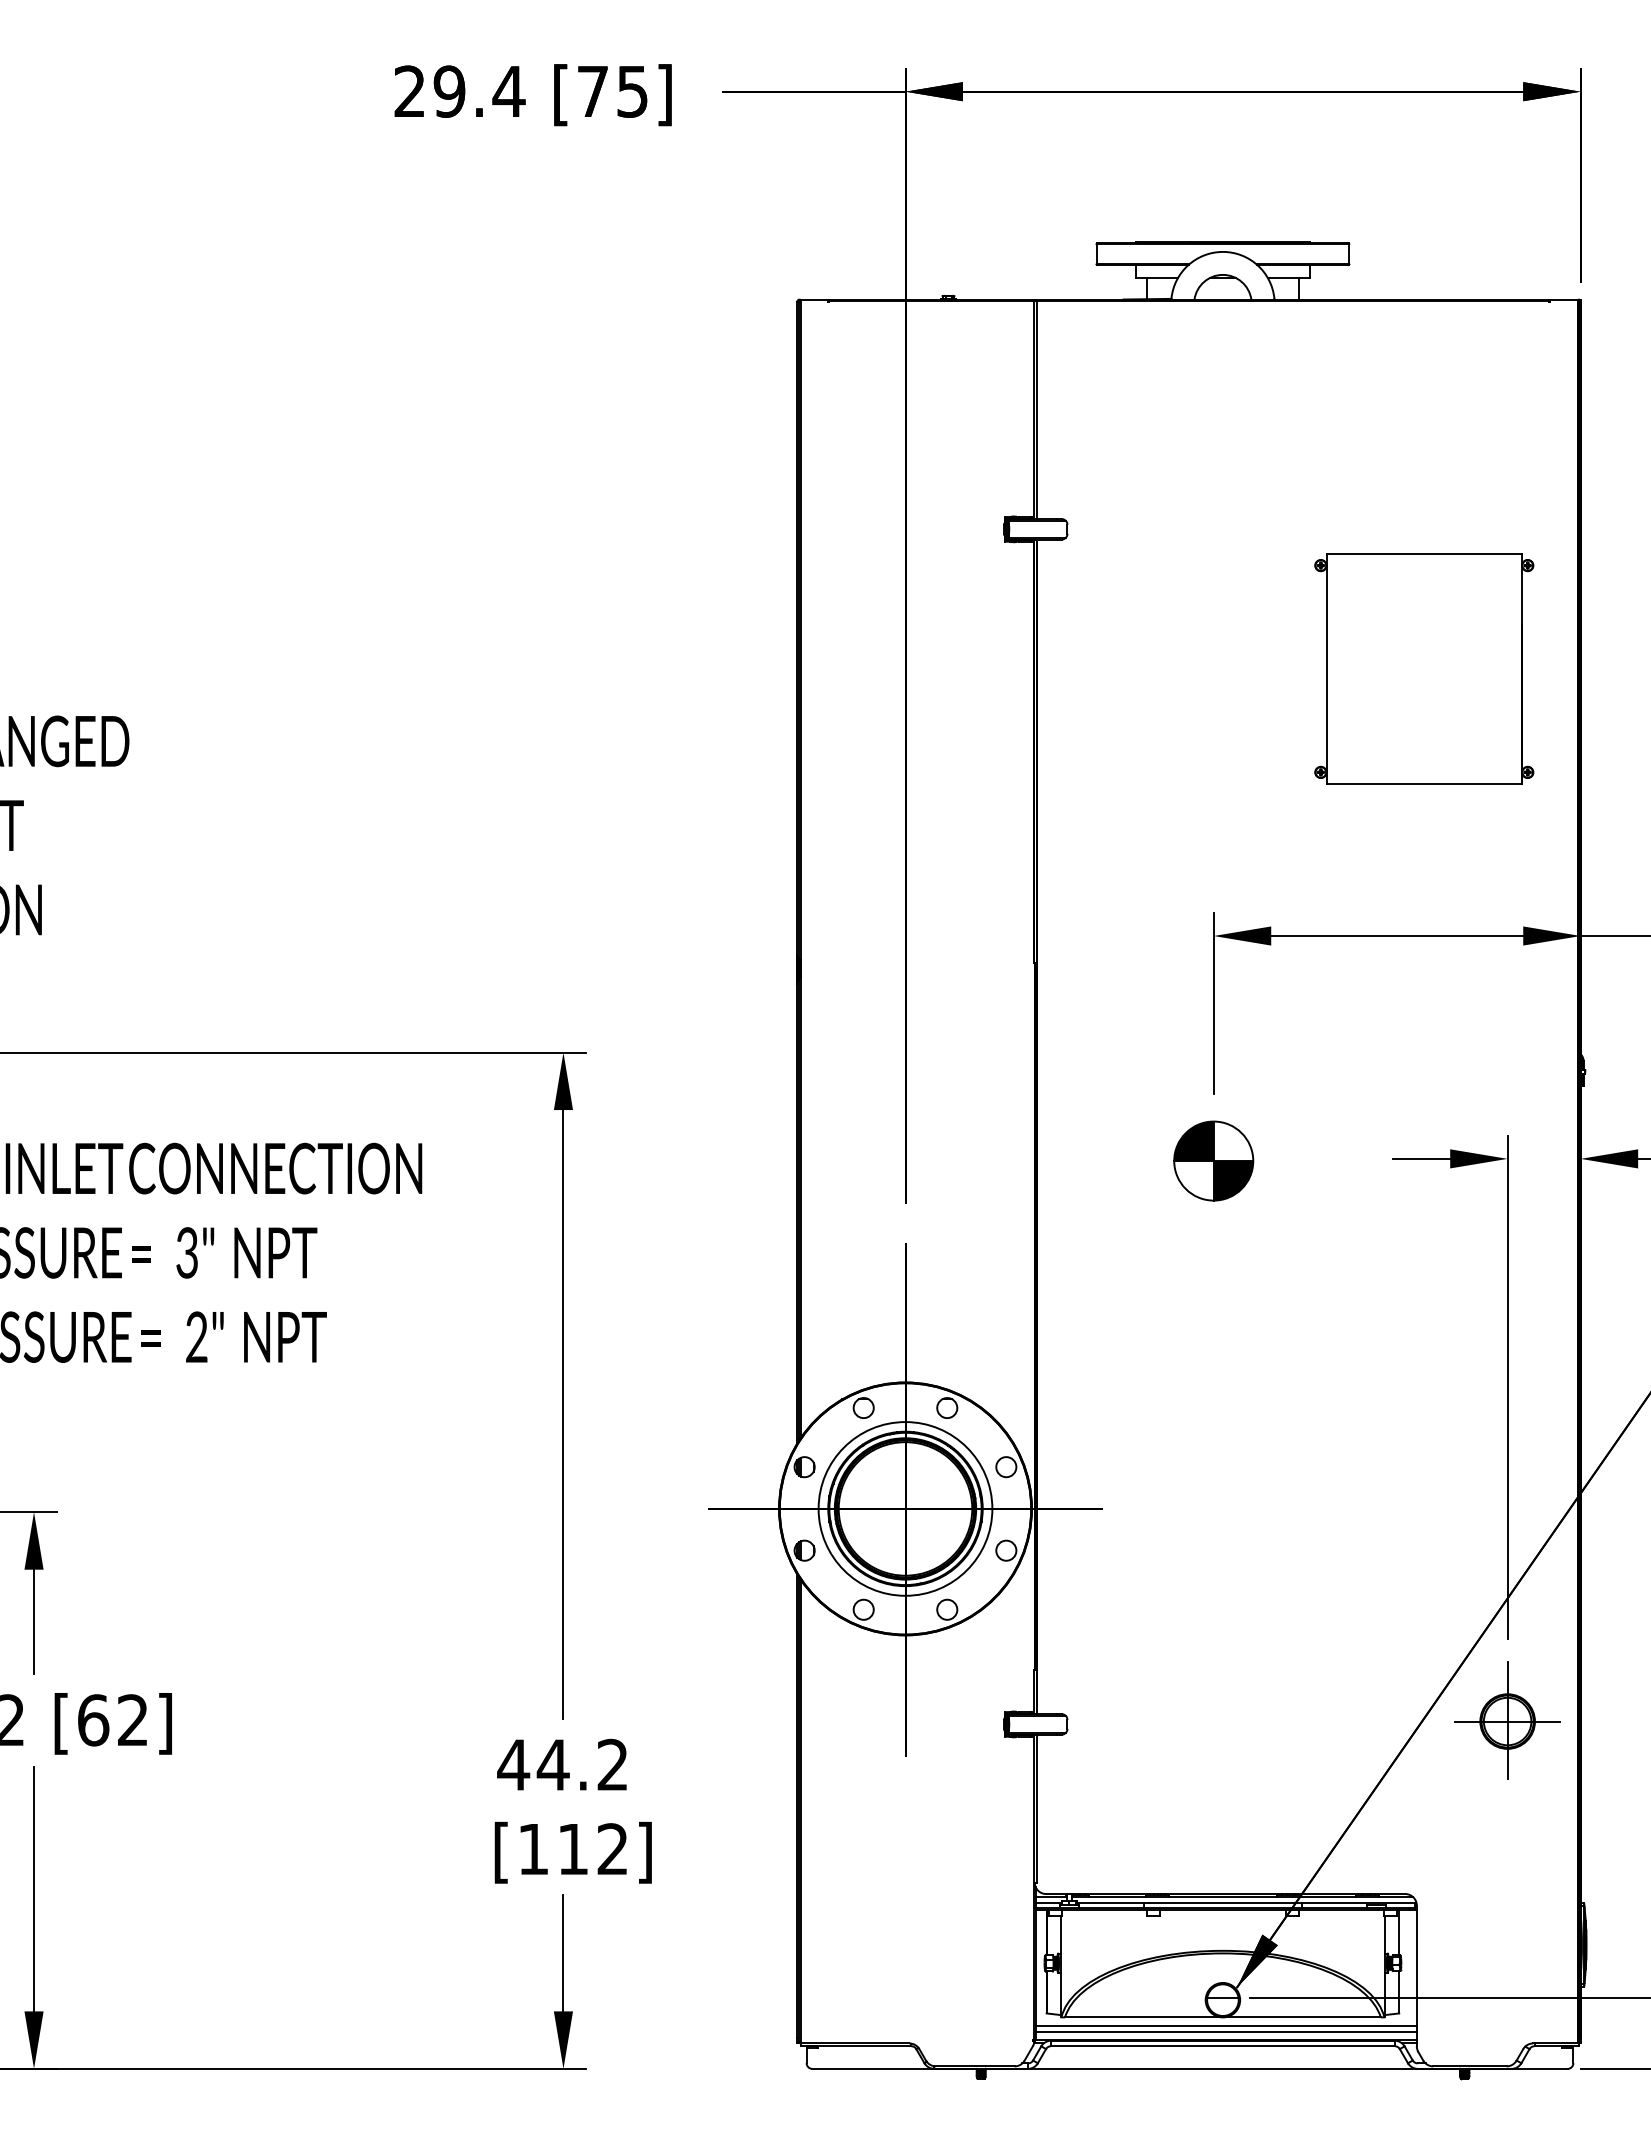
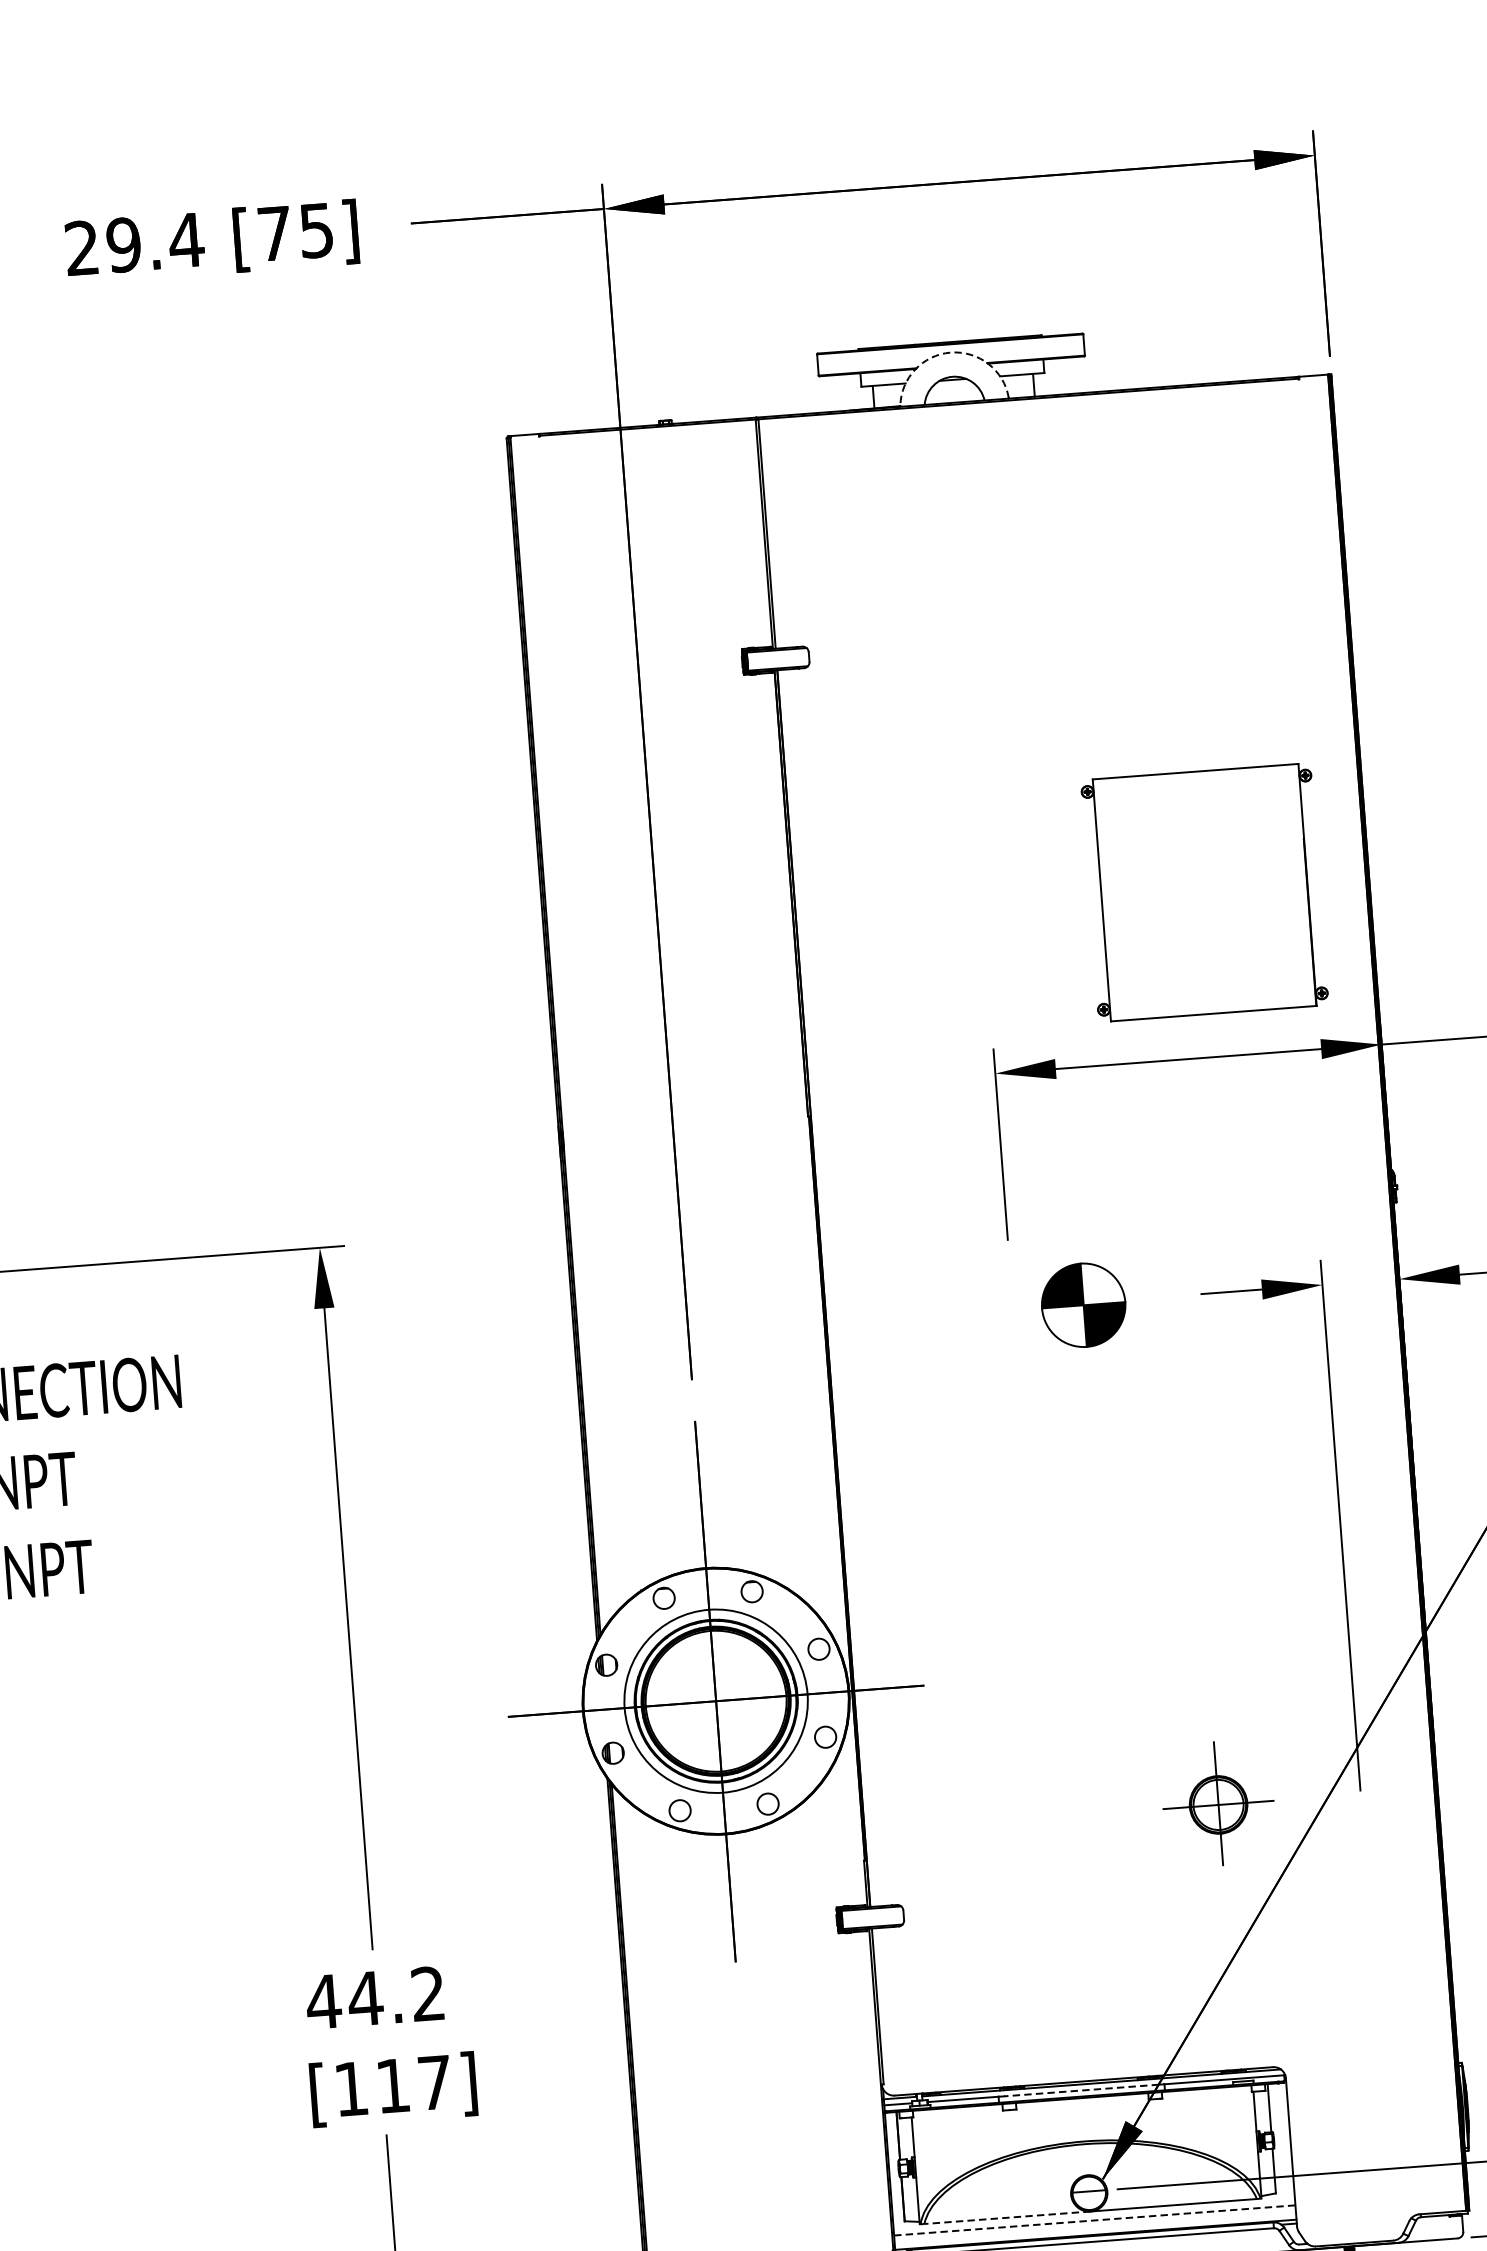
arc: (1222, 251) -> (950, 352), solid -> dashed
part: (1424, 668) -> (1204, 892), moved
part: (1213, 1160) -> (1083, 1304), moved
part: (1507, 1720) -> (1218, 1803), moved
text: (612, 1848) -> (434, 2081), [112] -> [117]
line: (1222, 1902) -> (1081, 2090), solid -> dashed
line: (1144, 2017) -> (1008, 2217), solid -> dashed
line: (1226, 2026) -> (1095, 2220), solid -> dashed
line: (1225, 2031) -> (1094, 2226), removed

